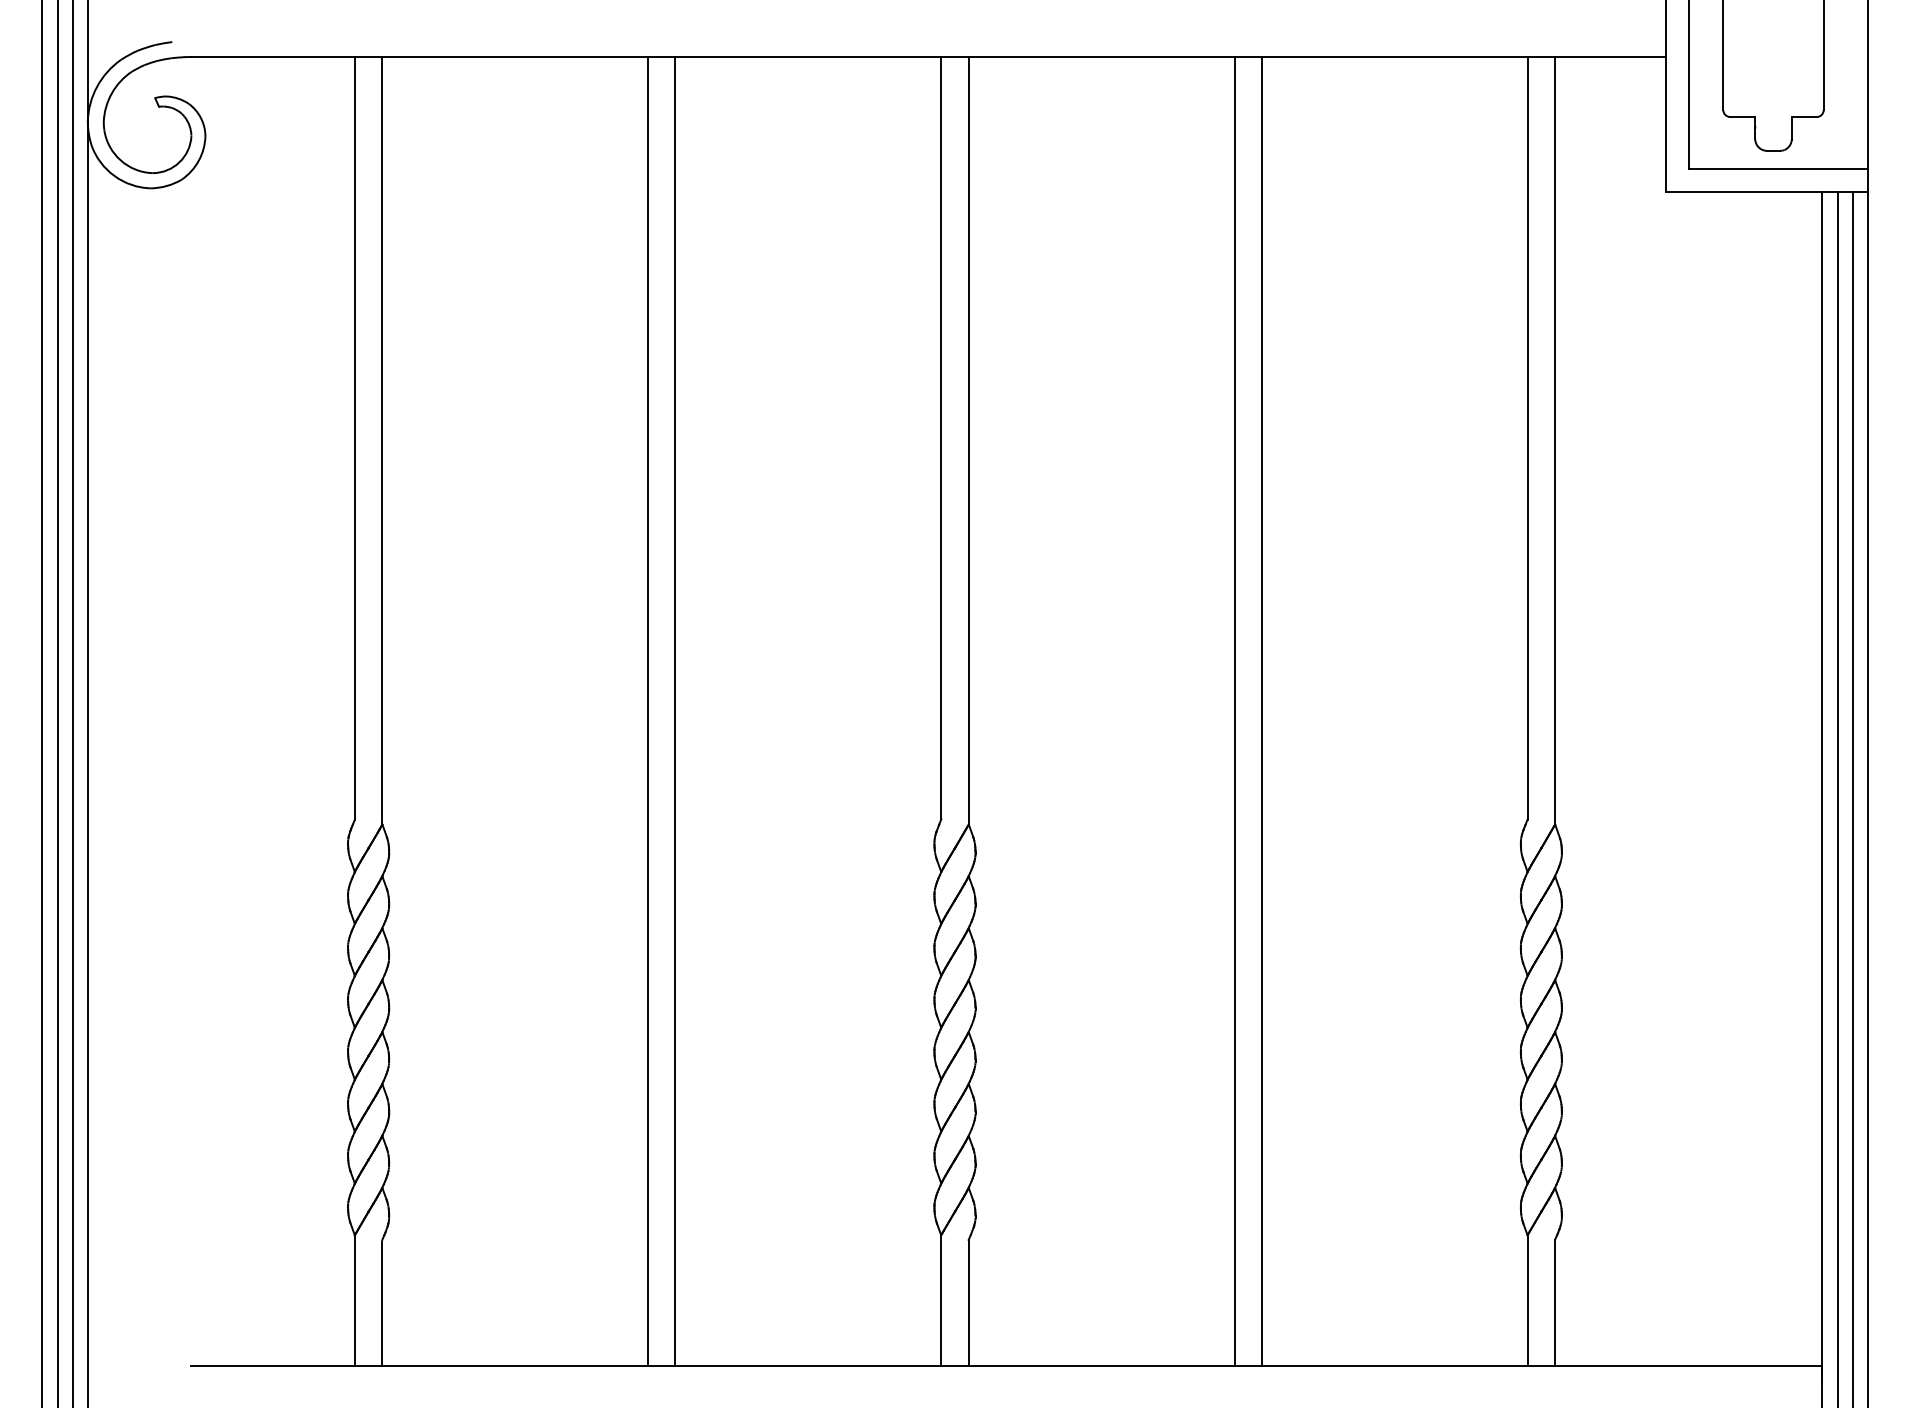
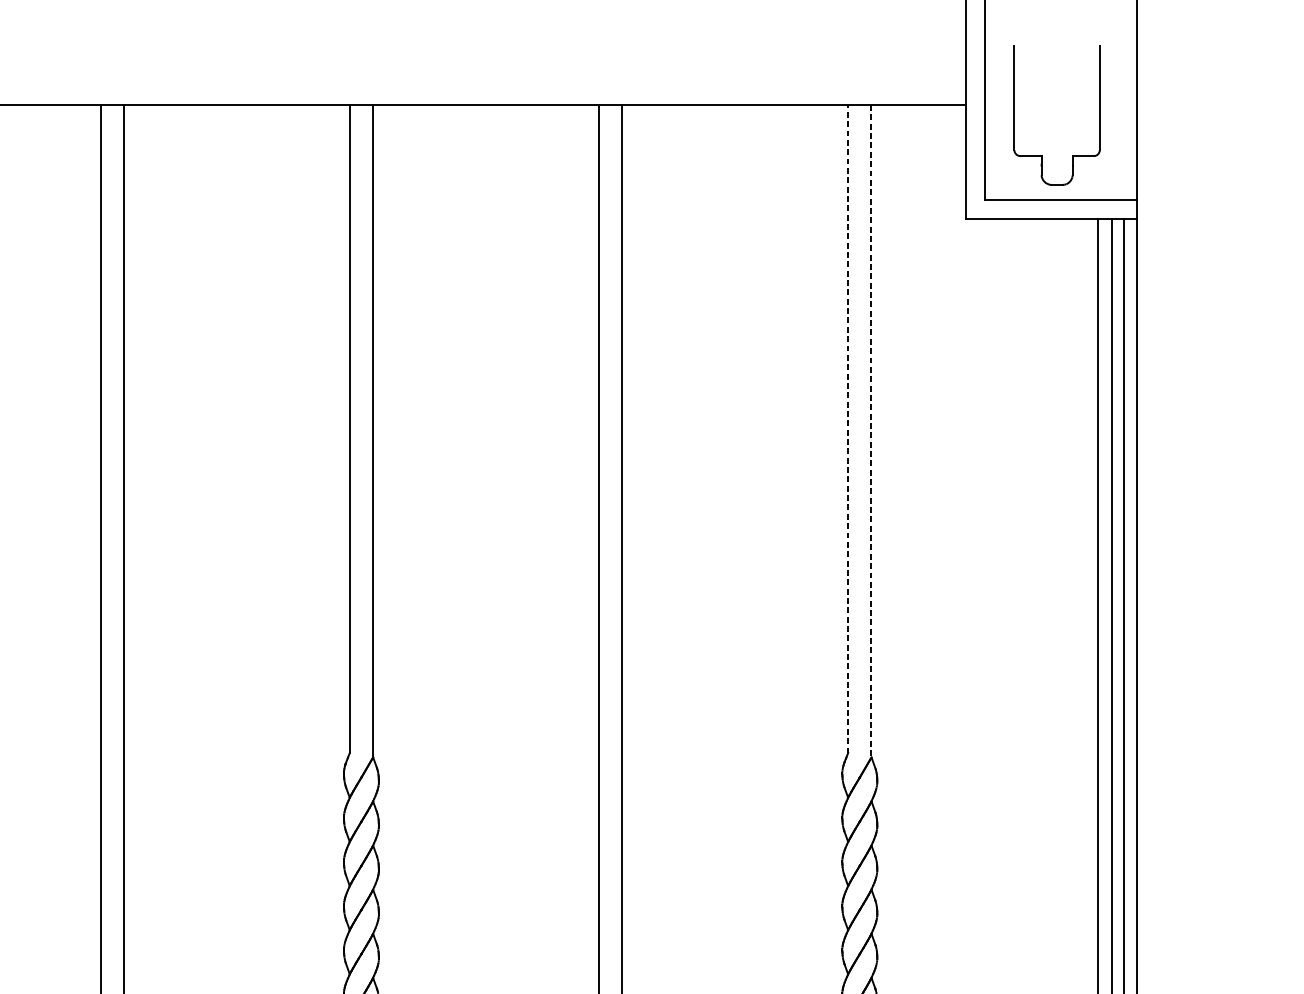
line: (1527, 437) -> (848, 428), solid -> dashed
line: (1555, 440) -> (871, 431), solid -> dashed

